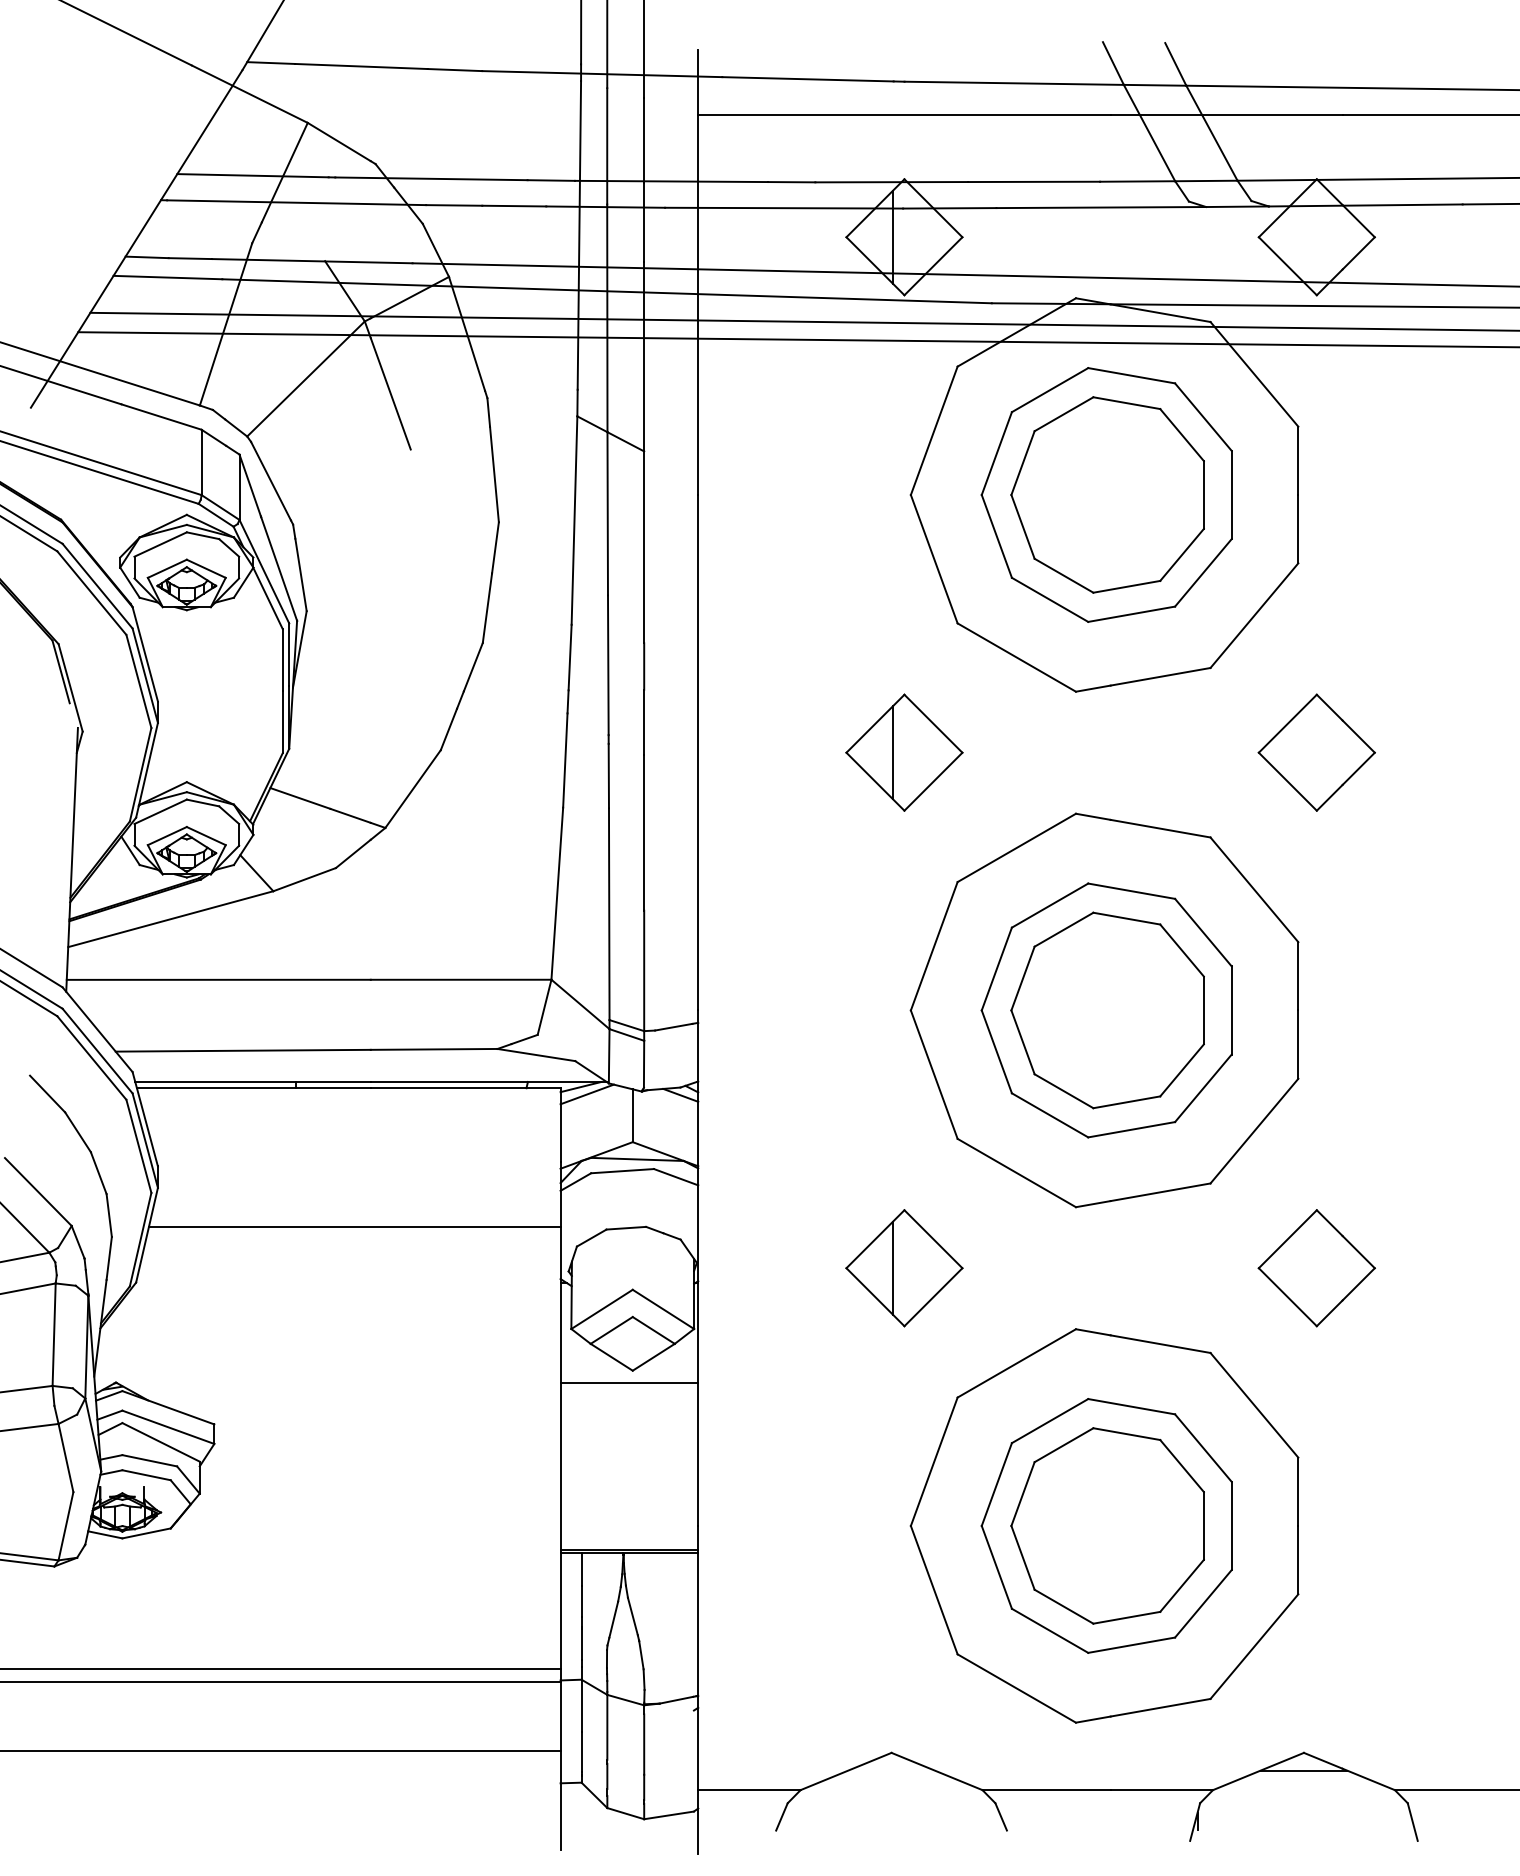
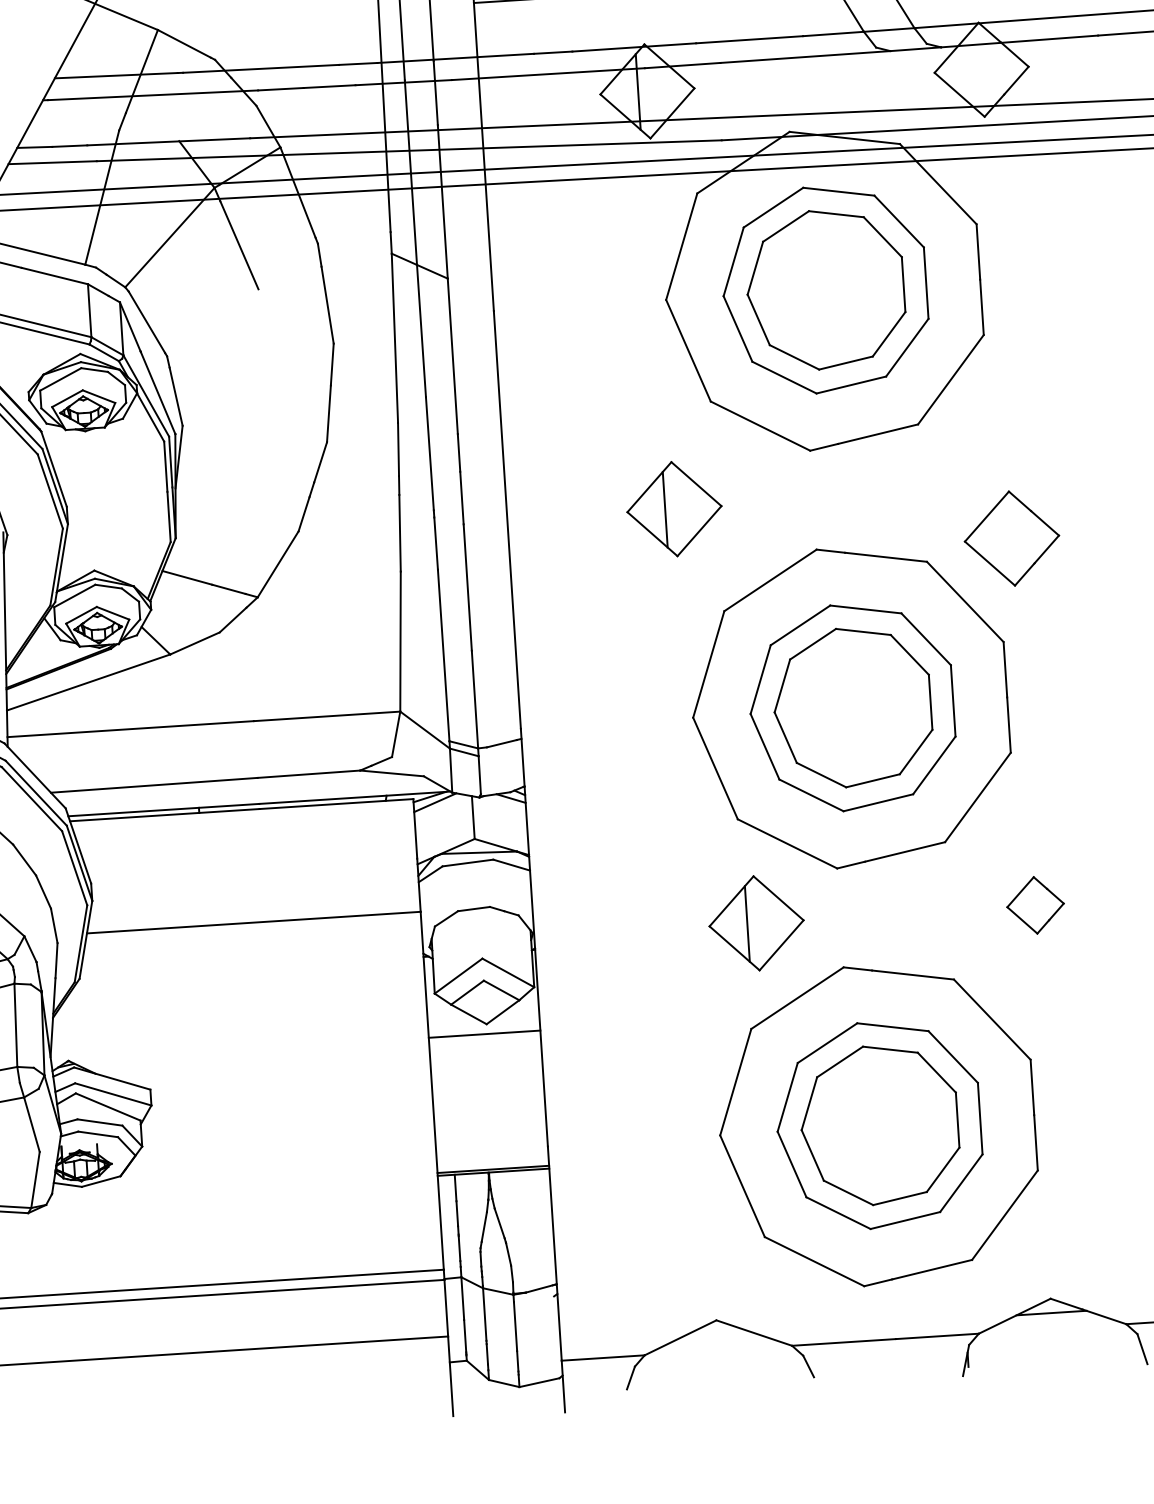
part: (1316, 752) -> (1011, 538), moved
part: (904, 1268) -> (756, 923), moved
part: (1316, 1268) -> (1035, 905), size x0.6

